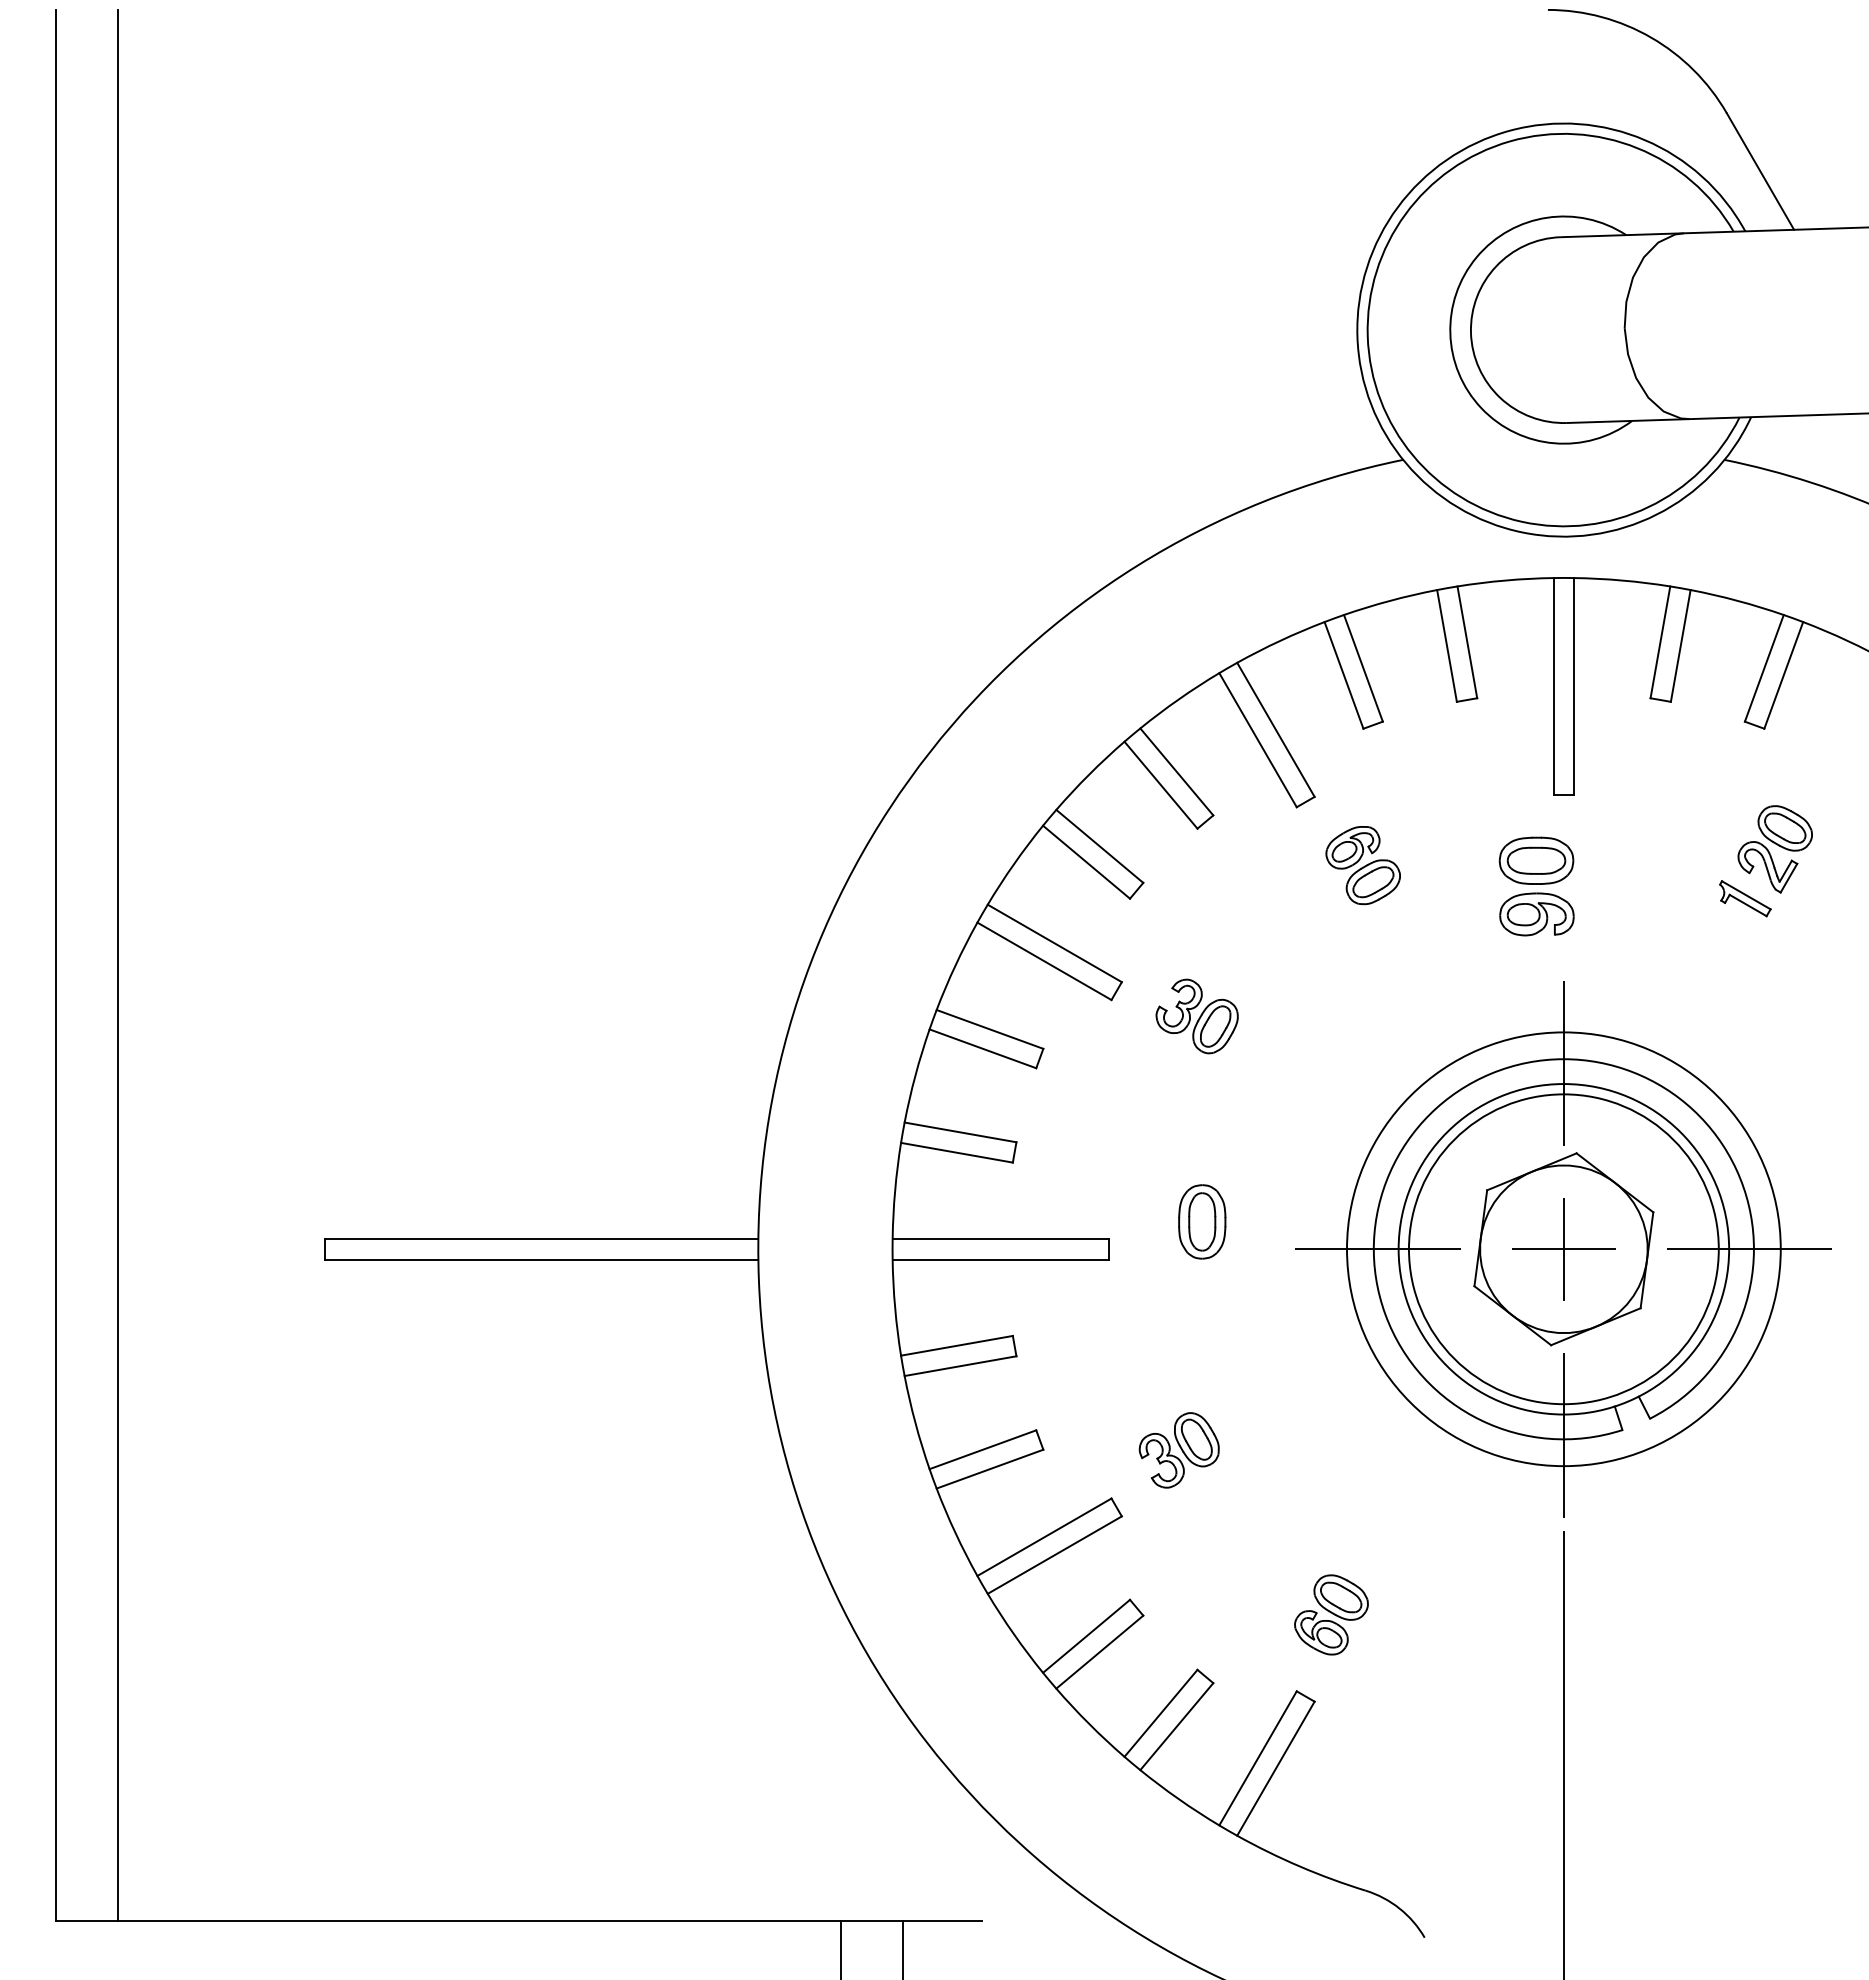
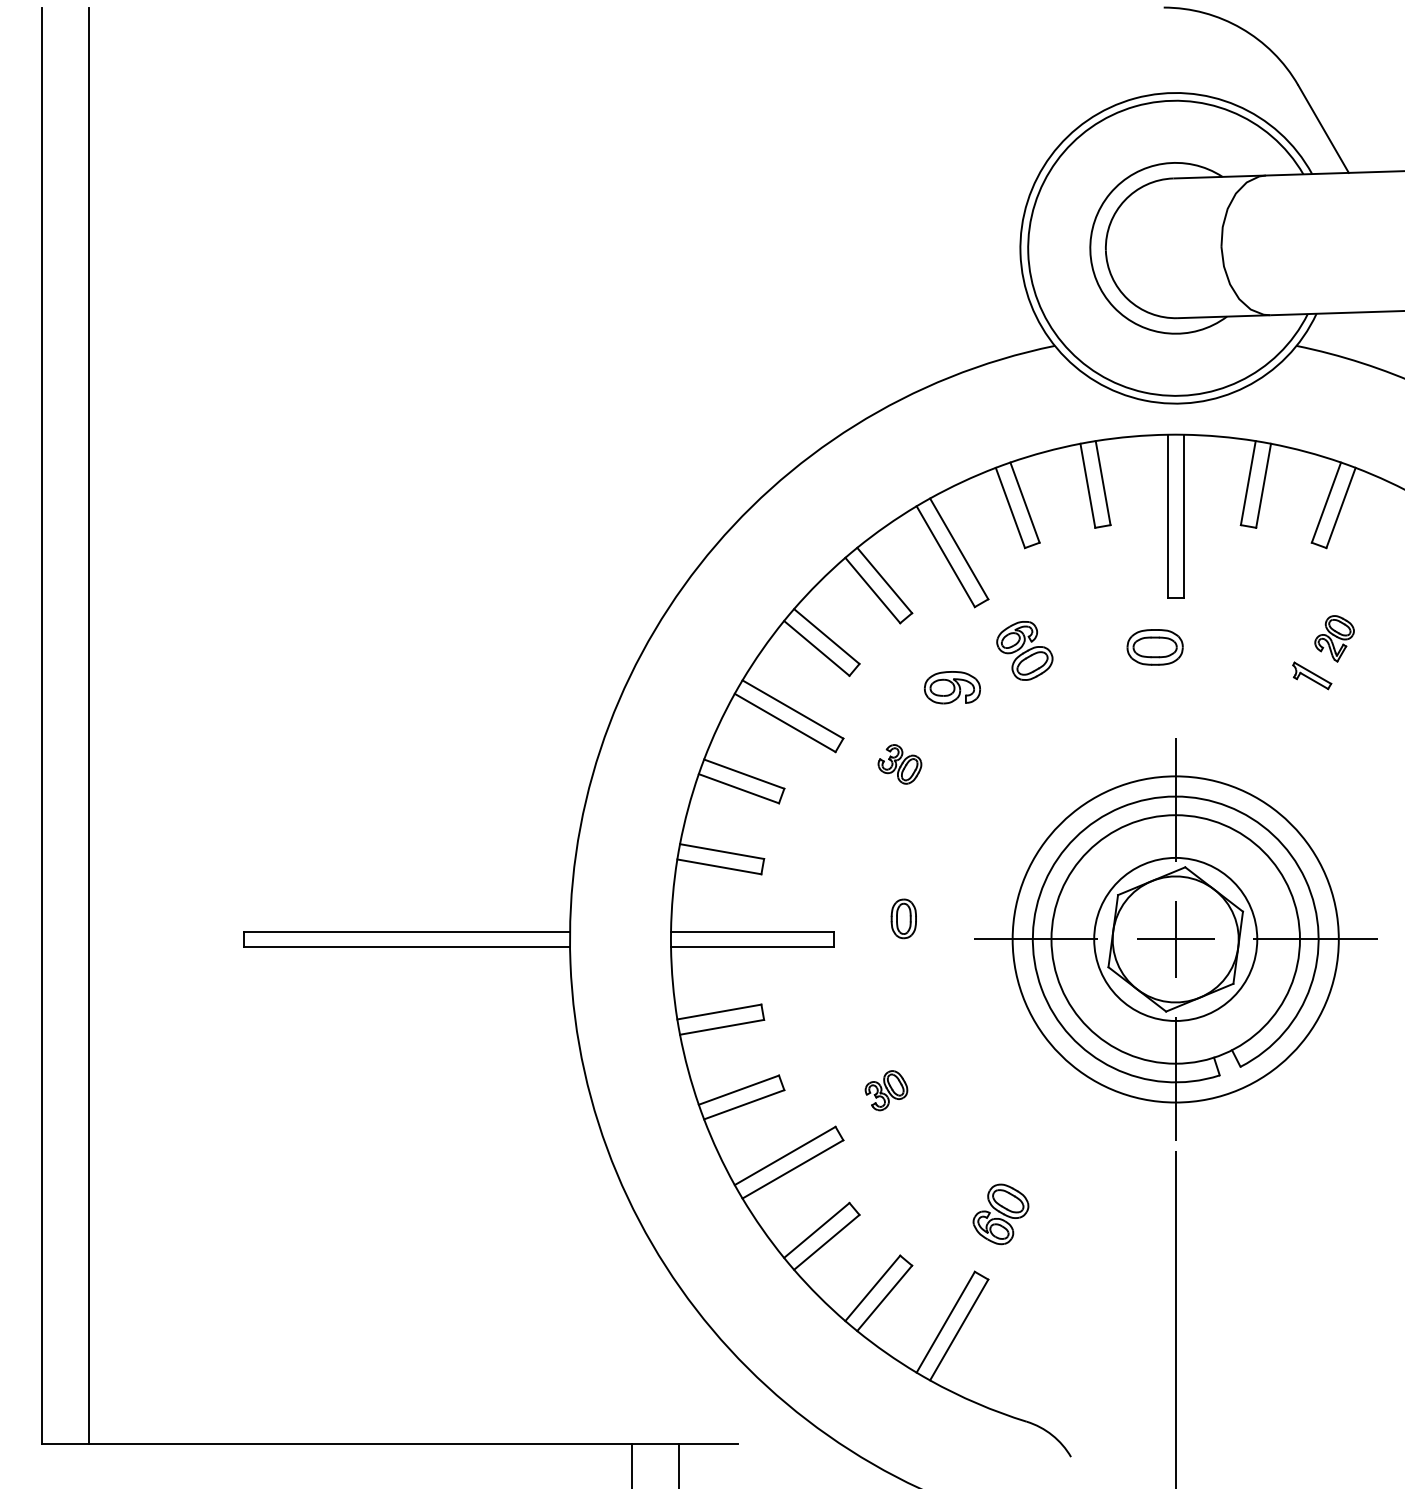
part: (1774, 849) -> (1334, 638), size x0.7
part: (1536, 914) -> (952, 687), moved
part: (1196, 1016) -> (899, 764), size x0.7
part: (1202, 1221) -> (904, 918), size x0.7
circle: (1563, 1249) -> (1175, 939), size x0.7
part: (1178, 1450) -> (885, 1090), size x0.7

